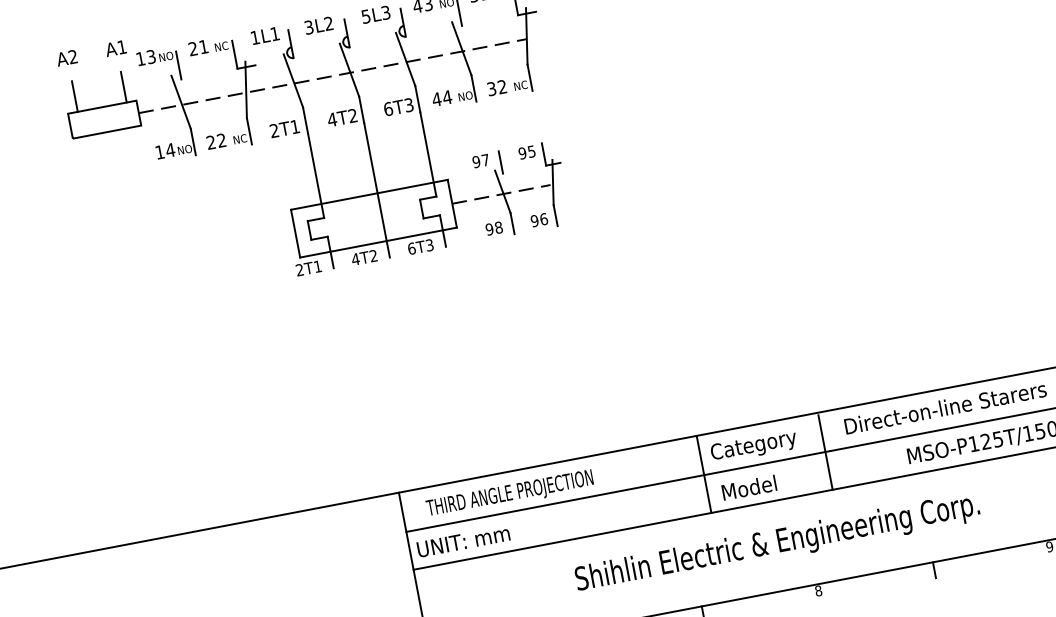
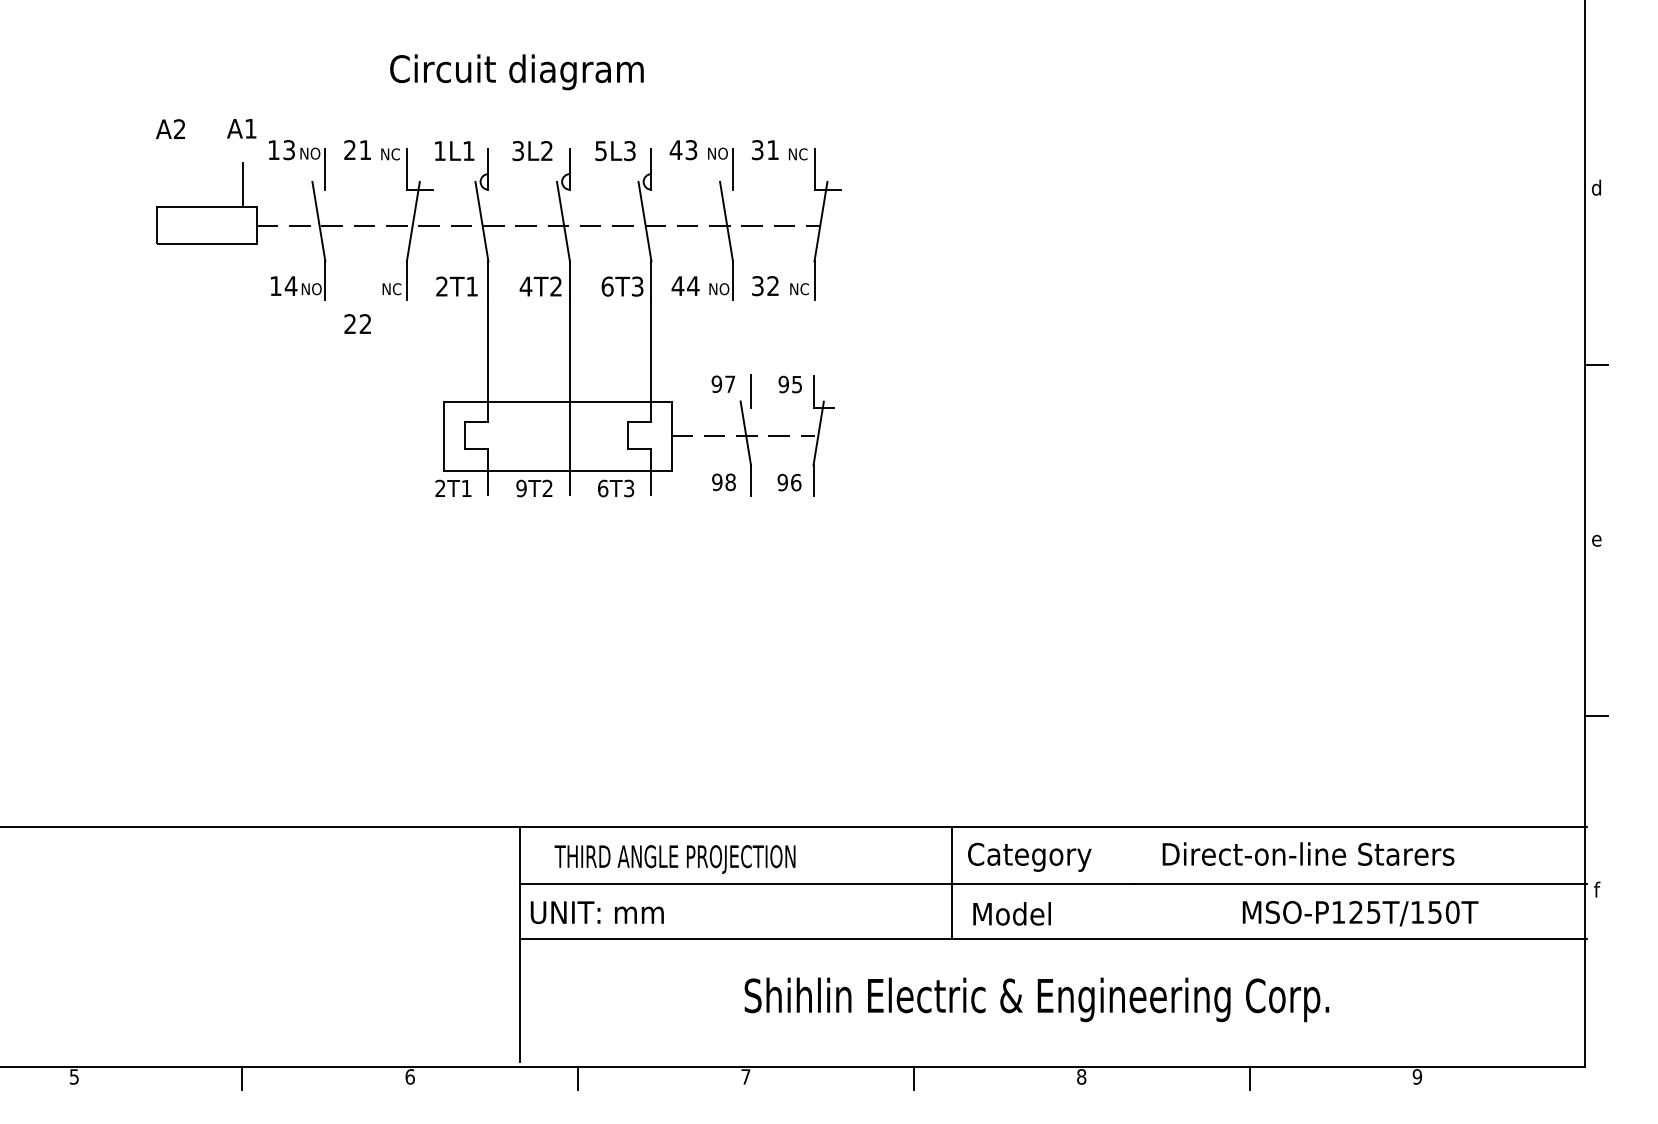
line: (74, 96) -> (171, 185), removed
text: (216, 141) -> (357, 323), moved
text: (355, 259) -> (521, 488), 4T2 -> 9T2
line: (825, 452) -> (1128, 884), removed

